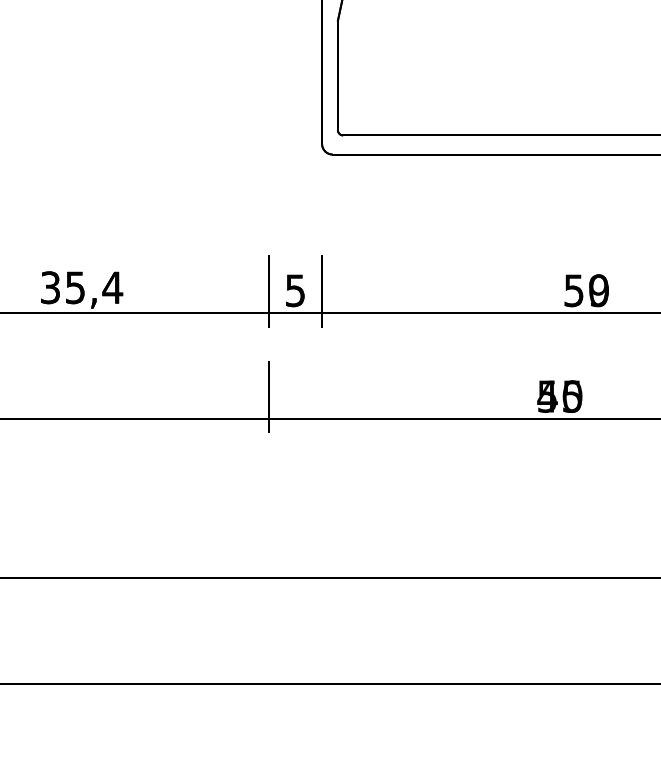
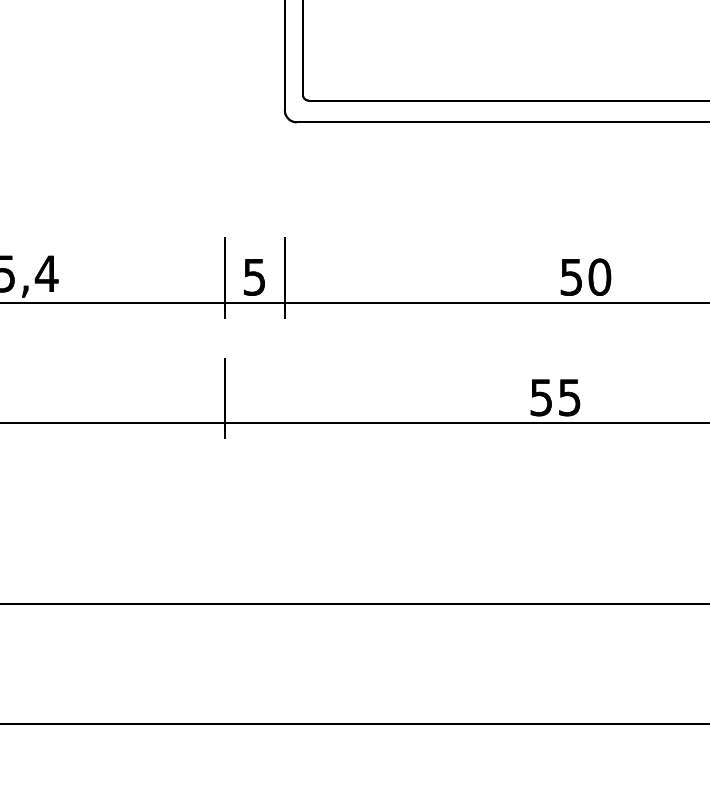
text: (598, 290) -> (599, 276), 59 -> 50
text: (559, 396) -> (554, 397), 40 -> 55

